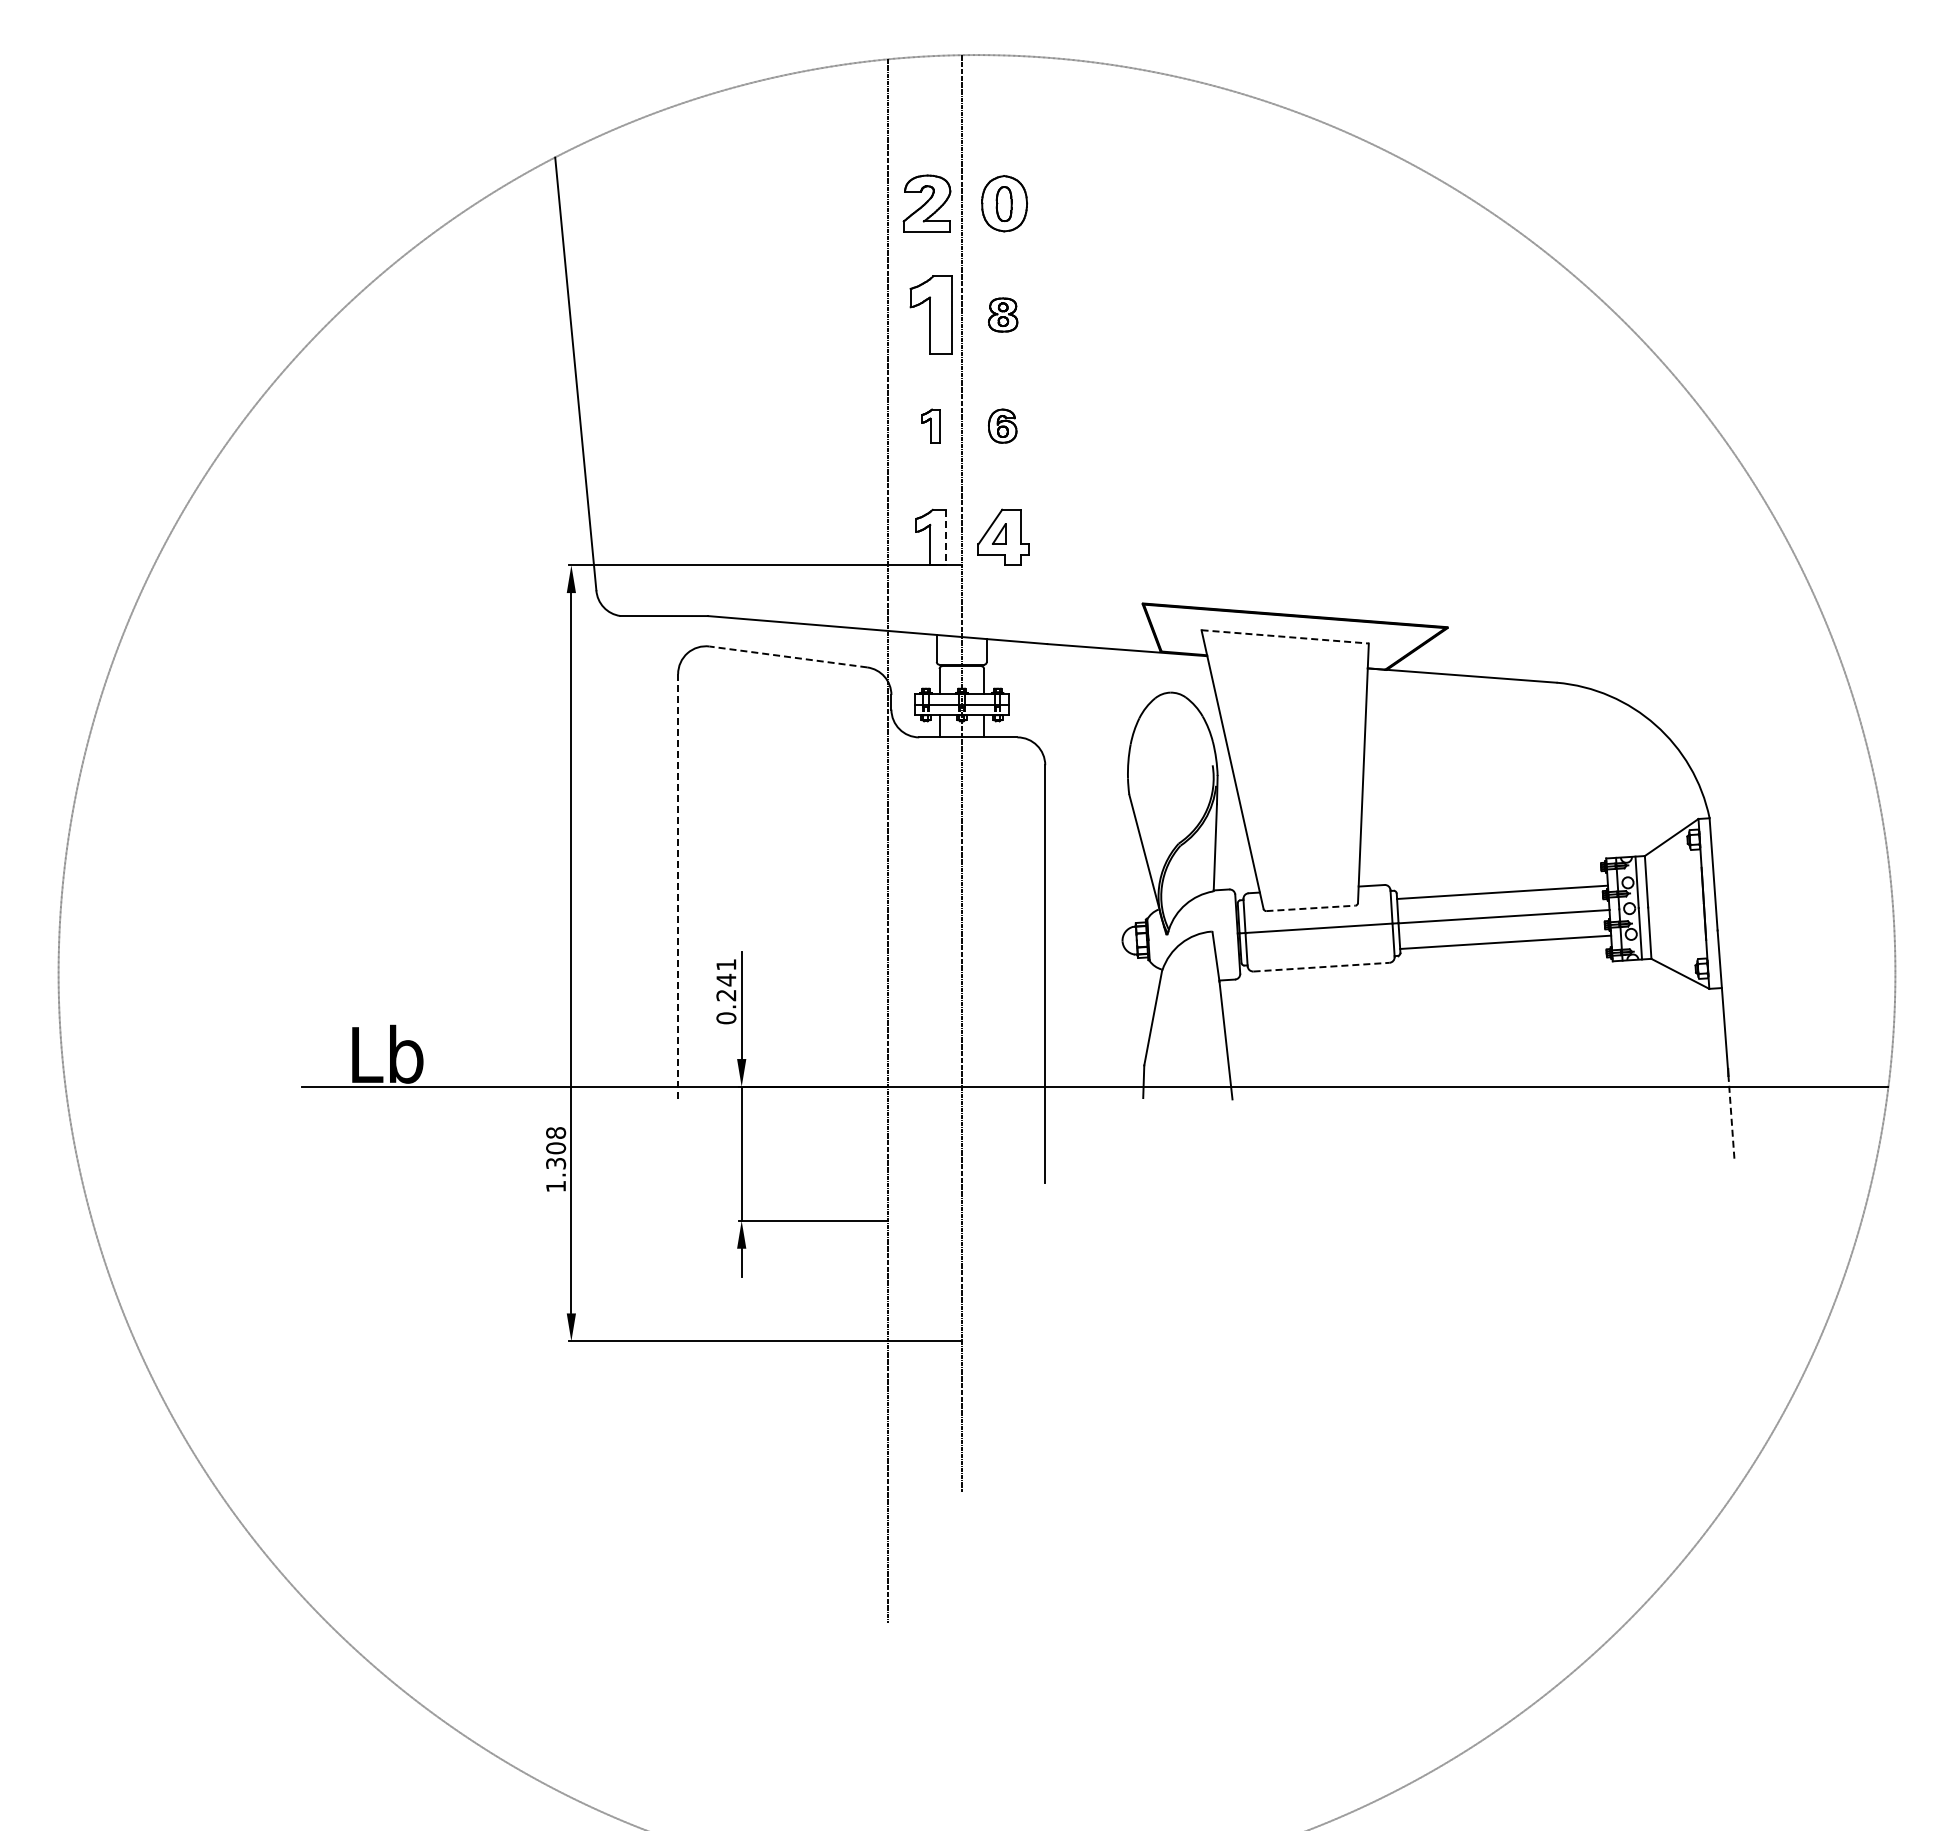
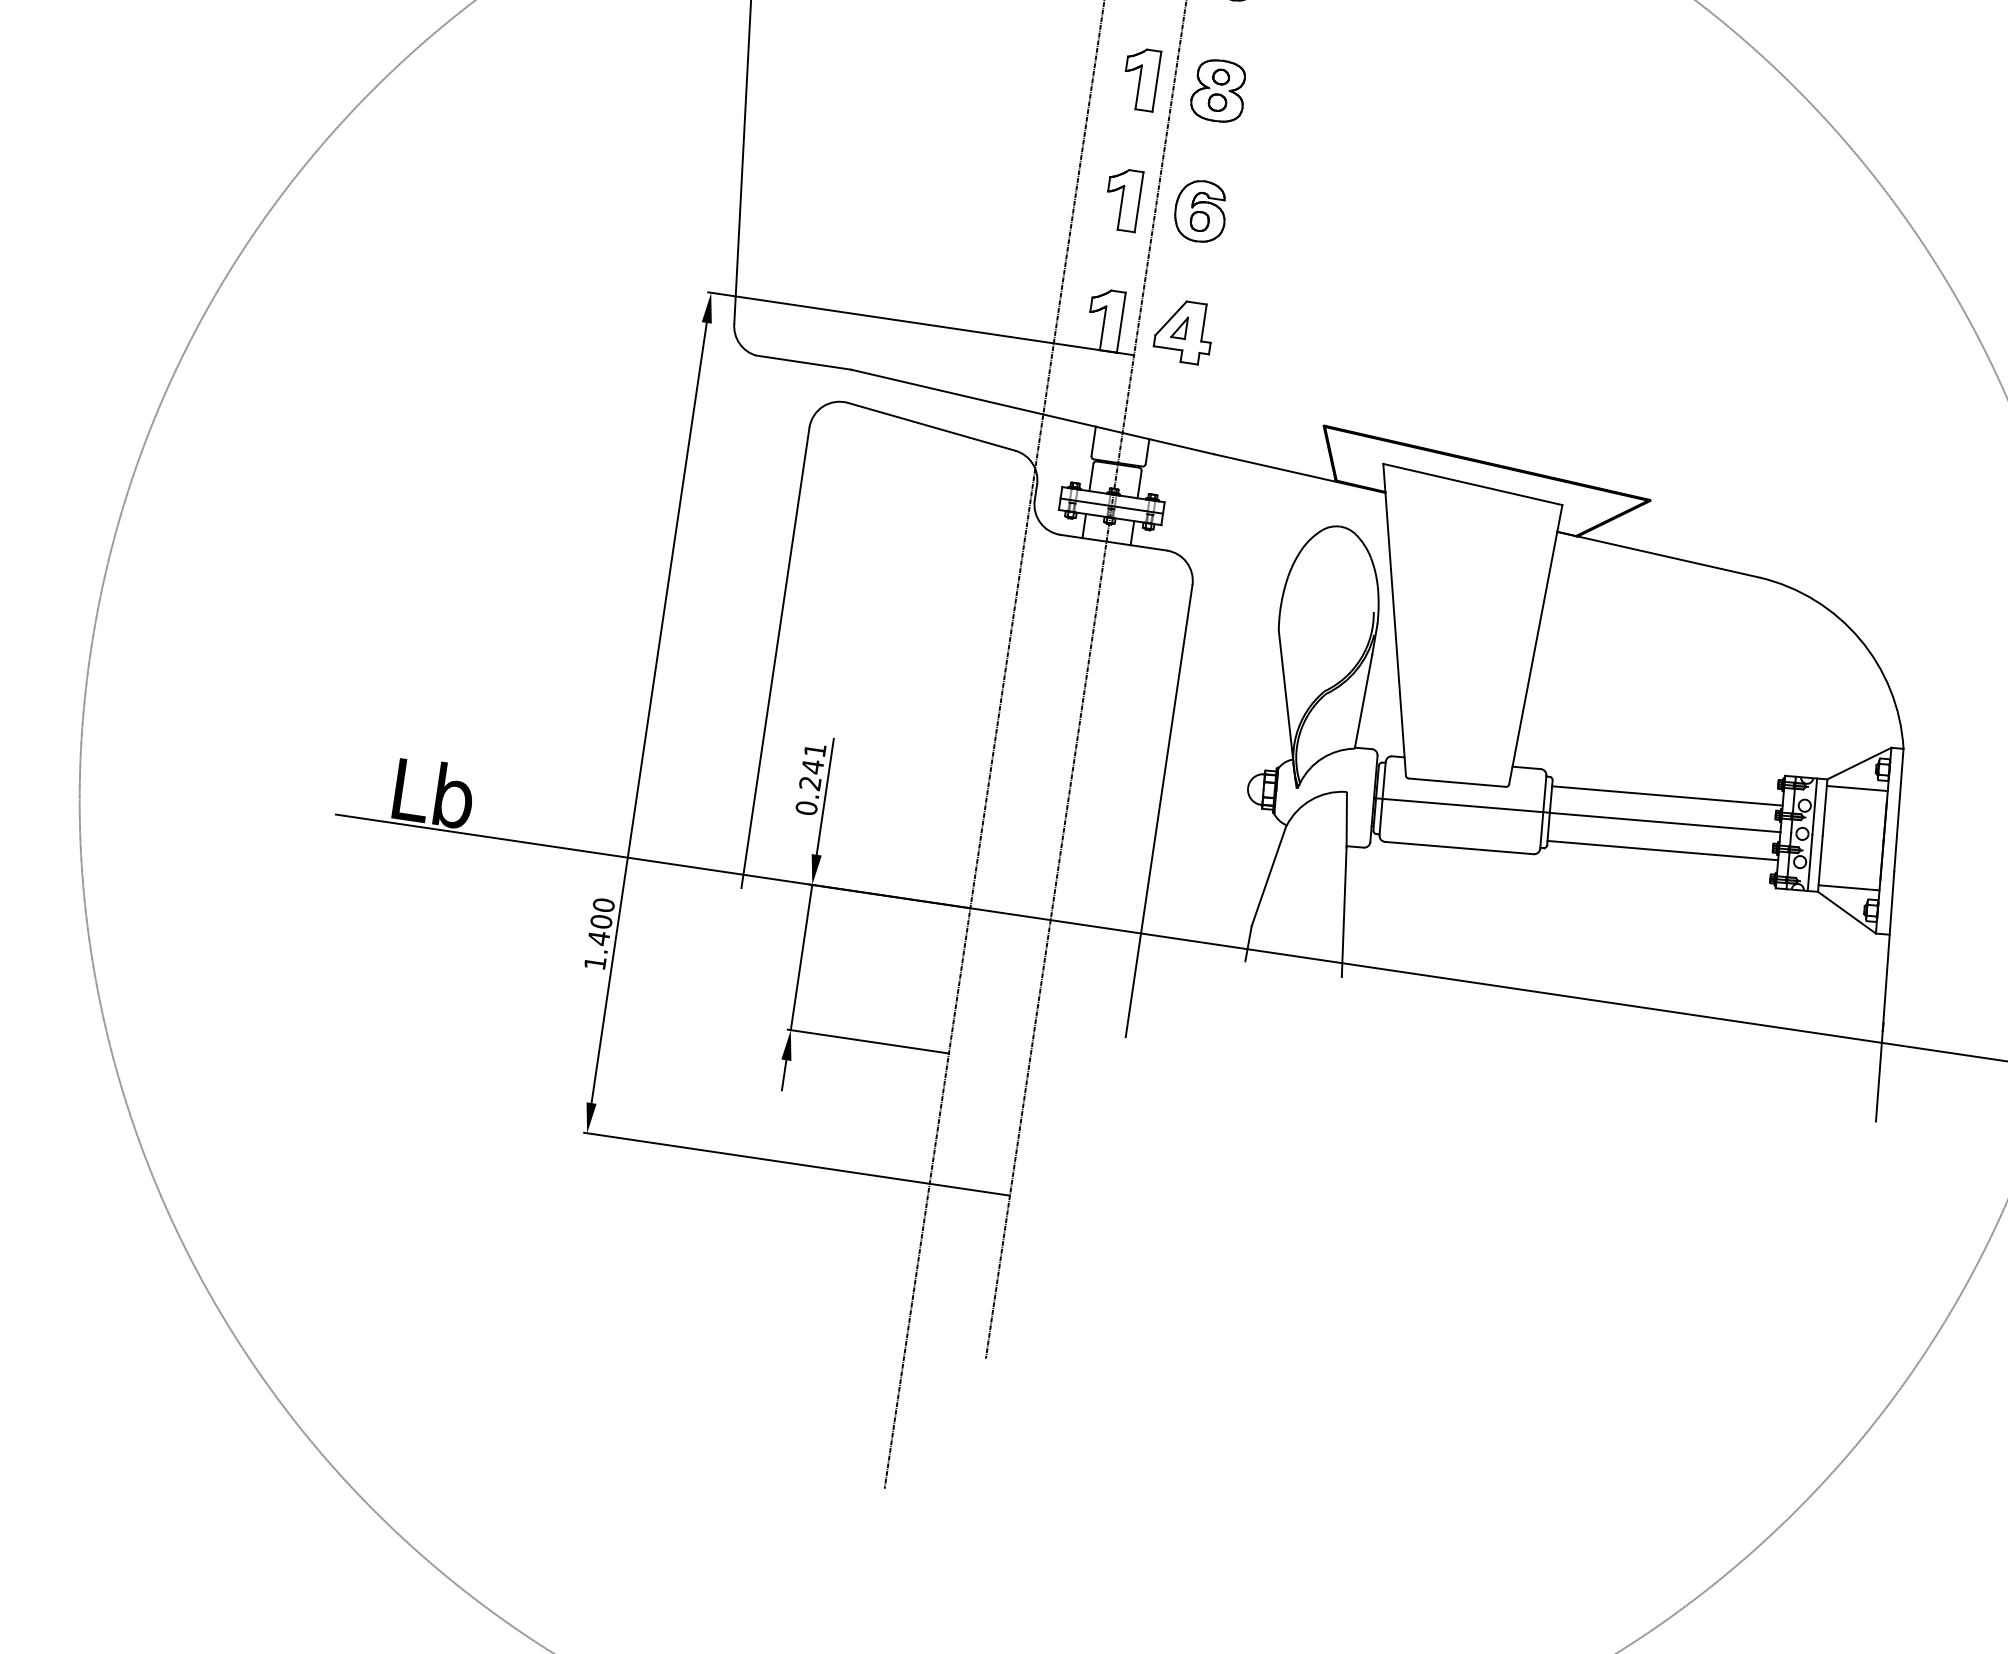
part: (930, 314) -> (1140, 78), size x0.71
part: (1002, 314) -> (1218, 90), size x1.67
part: (930, 425) -> (1122, 198), size x1.67
part: (1002, 425) -> (1200, 210), size x1.67
line: (945, 537) -> (1120, 322), dashed -> solid
line: (1285, 636) -> (1473, 484), dashed -> solid
line: (788, 656) -> (931, 426), dashed -> solid
line: (1673, 860) -> (1857, 788), added
line: (678, 886) -> (775, 657), dashed -> solid
line: (1310, 908) -> (1456, 782), dashed -> solid
line: (1678, 950) -> (1848, 887), added
line: (1322, 967) -> (1460, 848), dashed -> solid
line: (1731, 1117) -> (1879, 1076), dashed -> solid
text: (556, 1148) -> (601, 922), 1.308 -> 1.400

